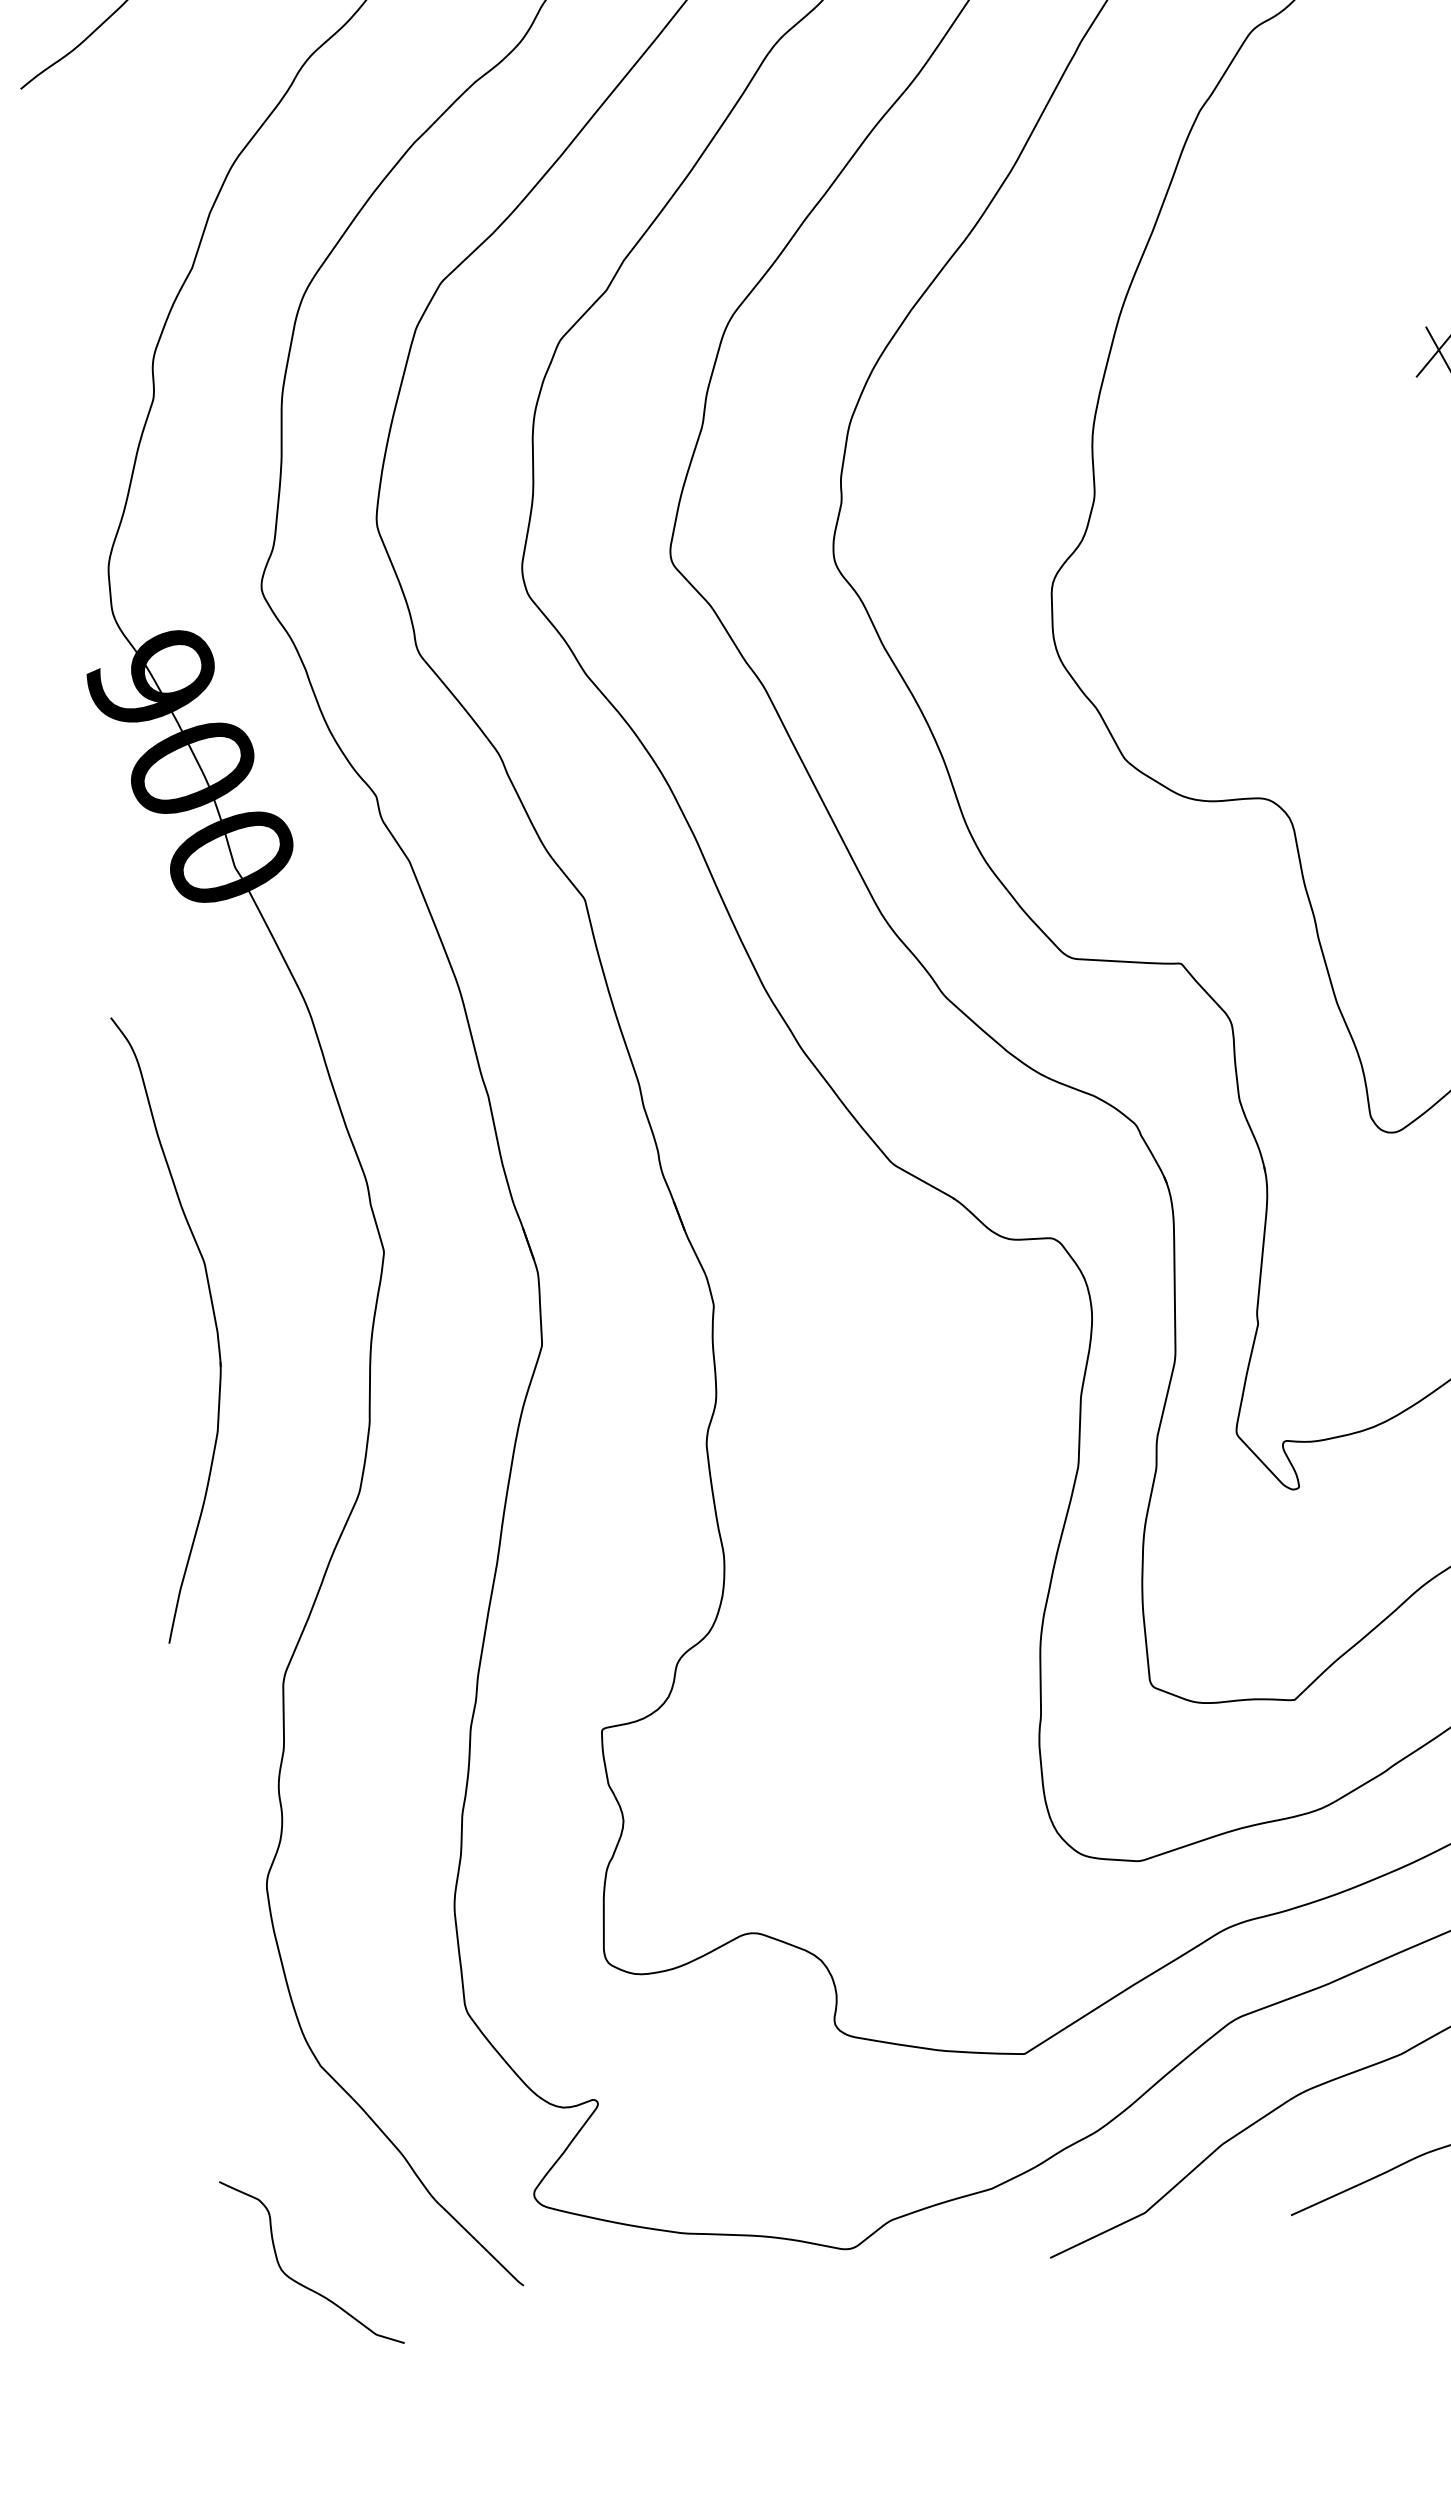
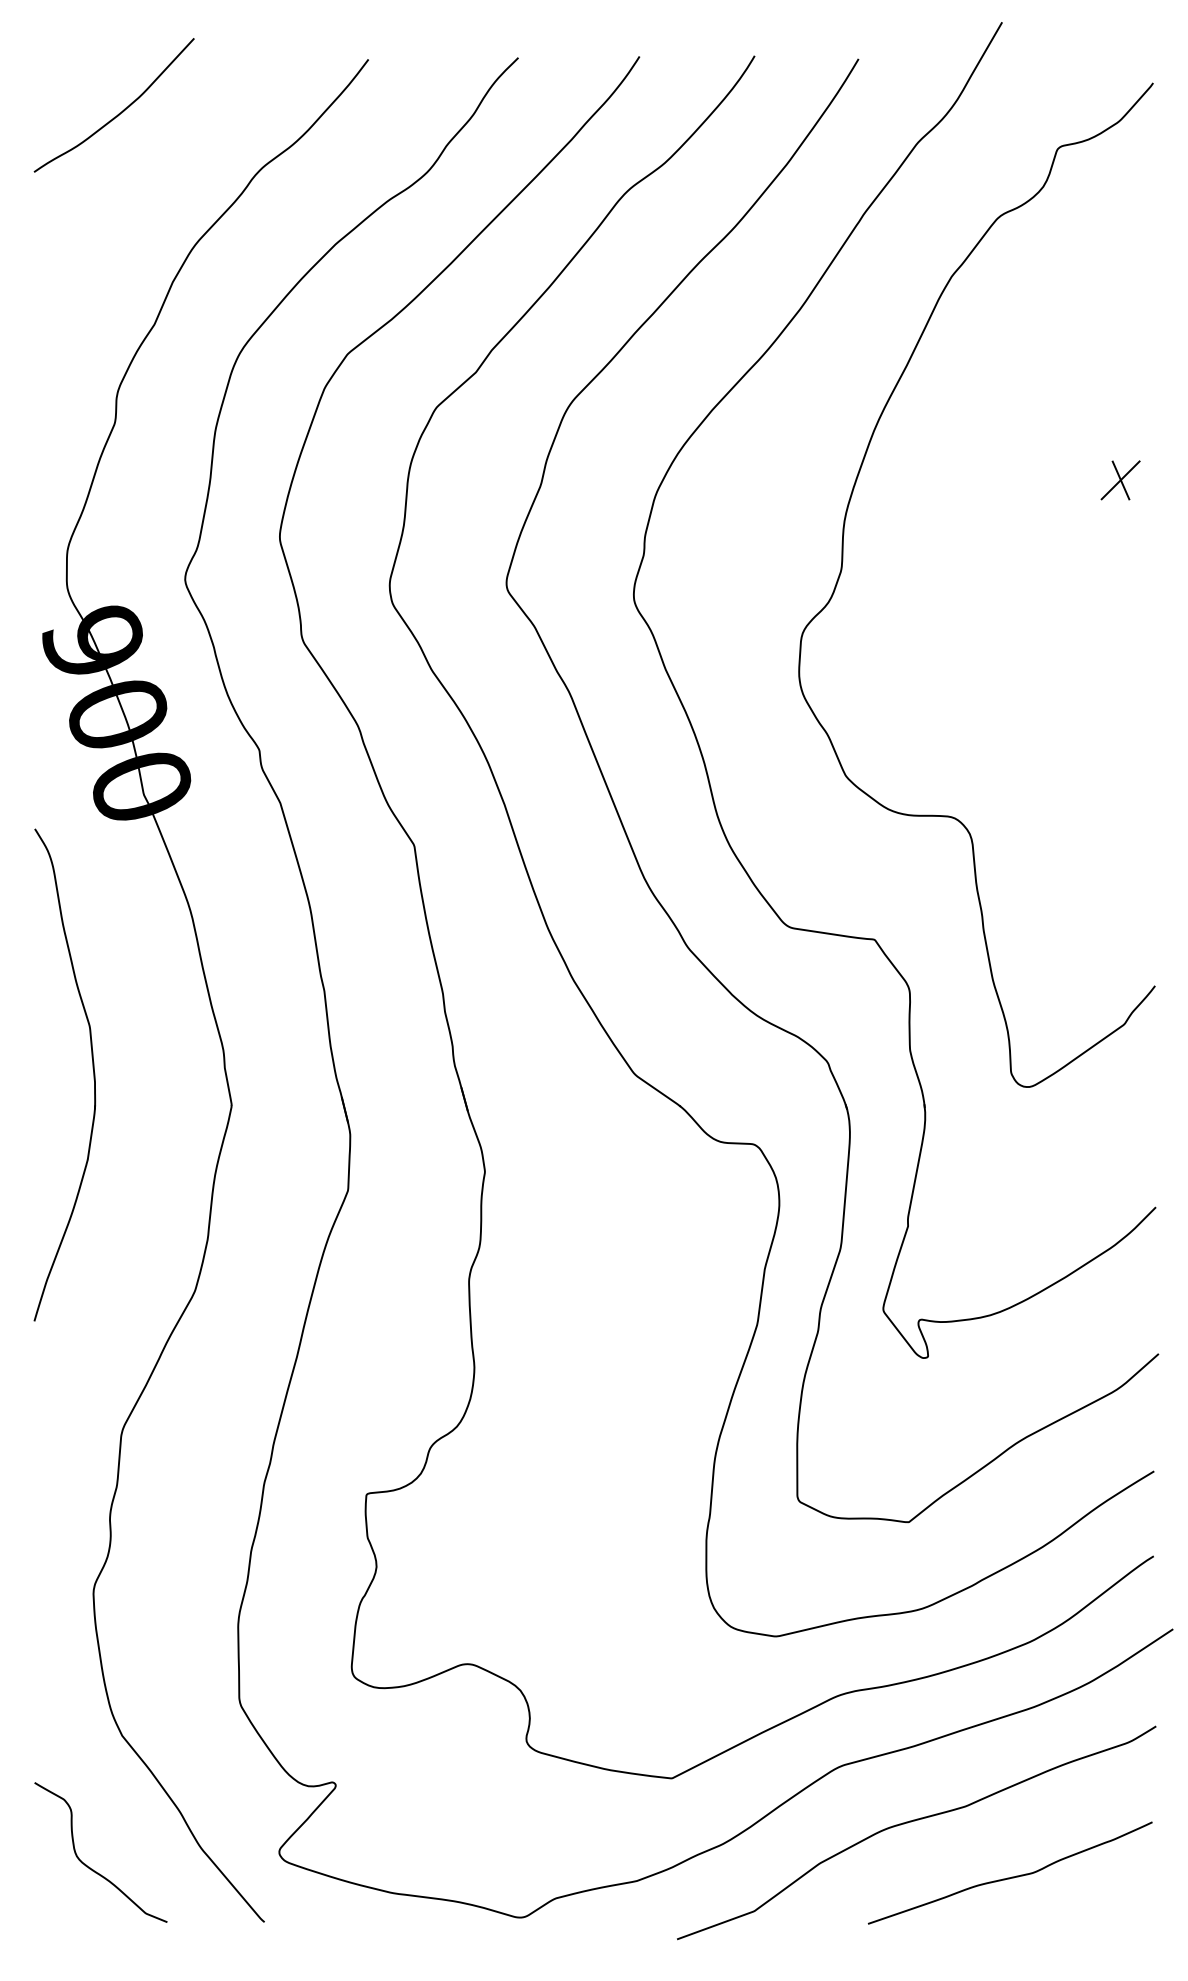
part: (212, 1315) -> (92, 1068), moved
curve: (298, 2281) -> (89, 1866), moved

